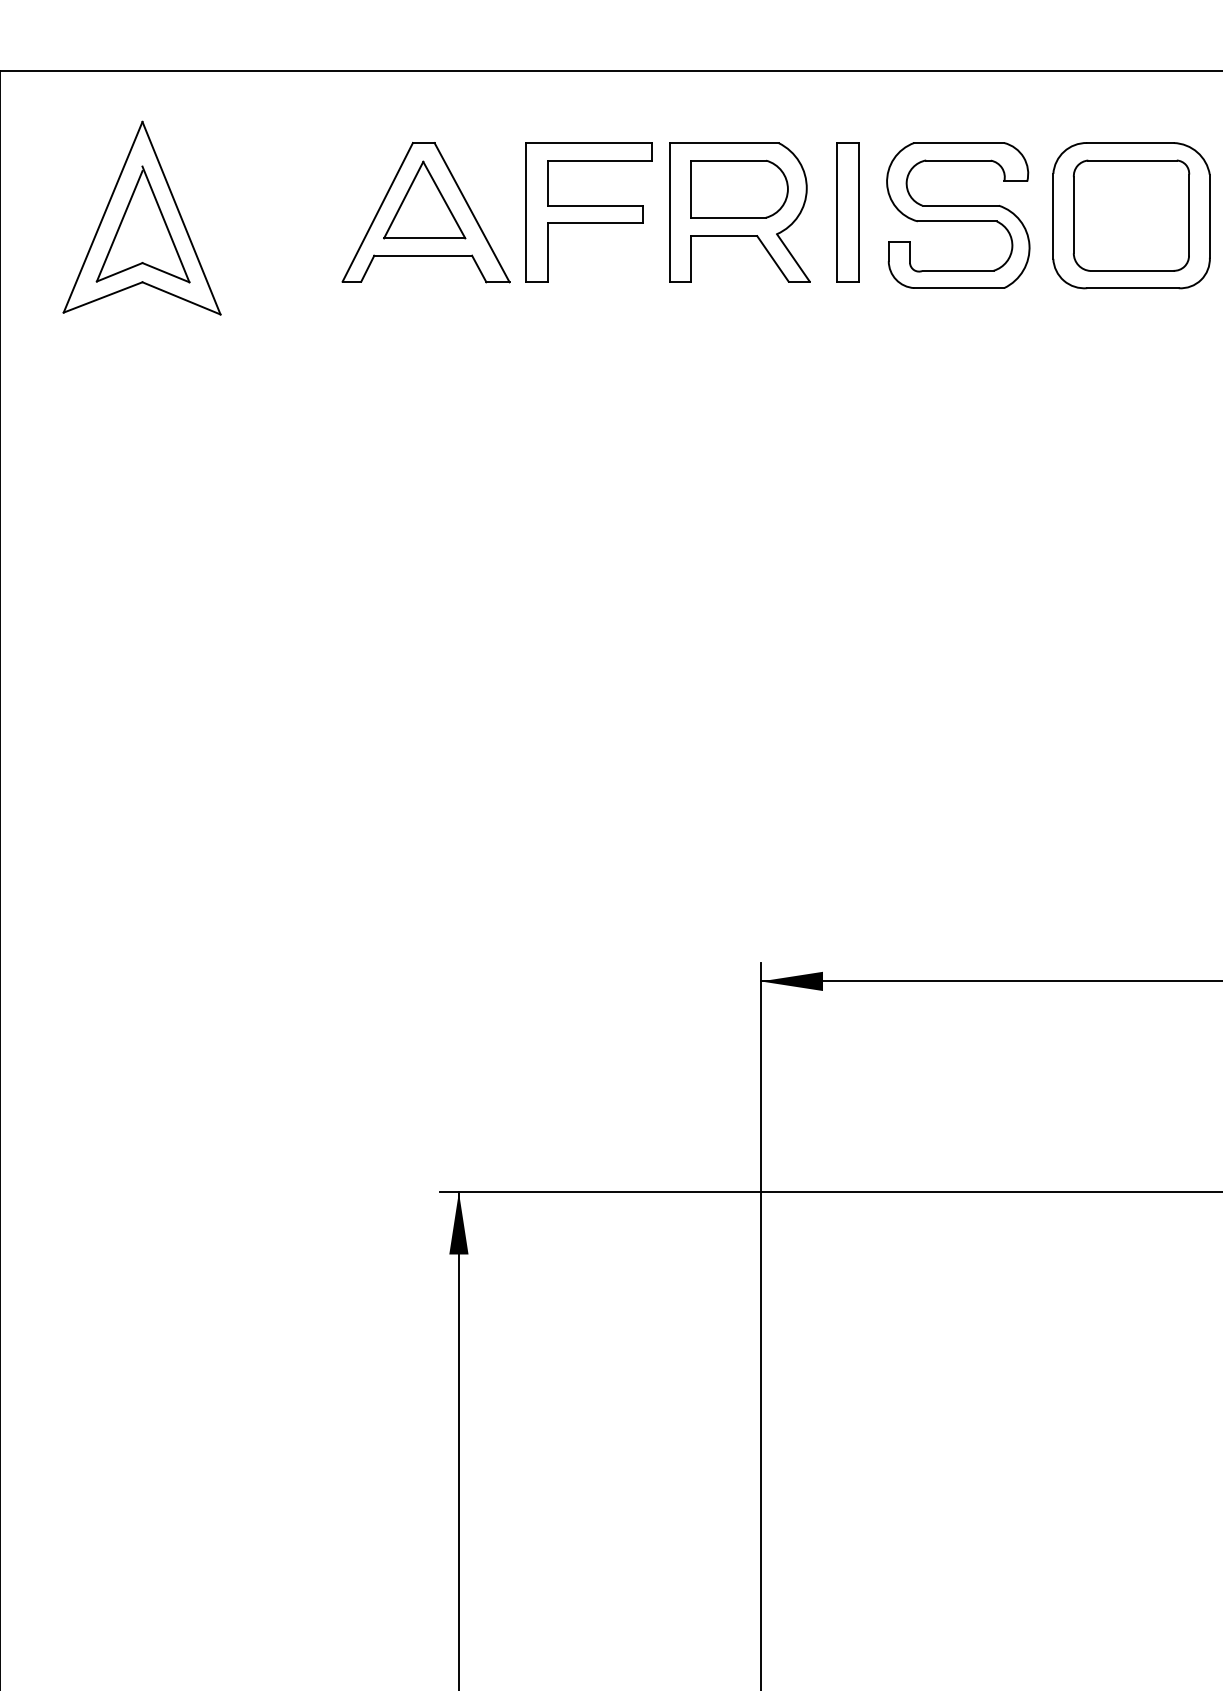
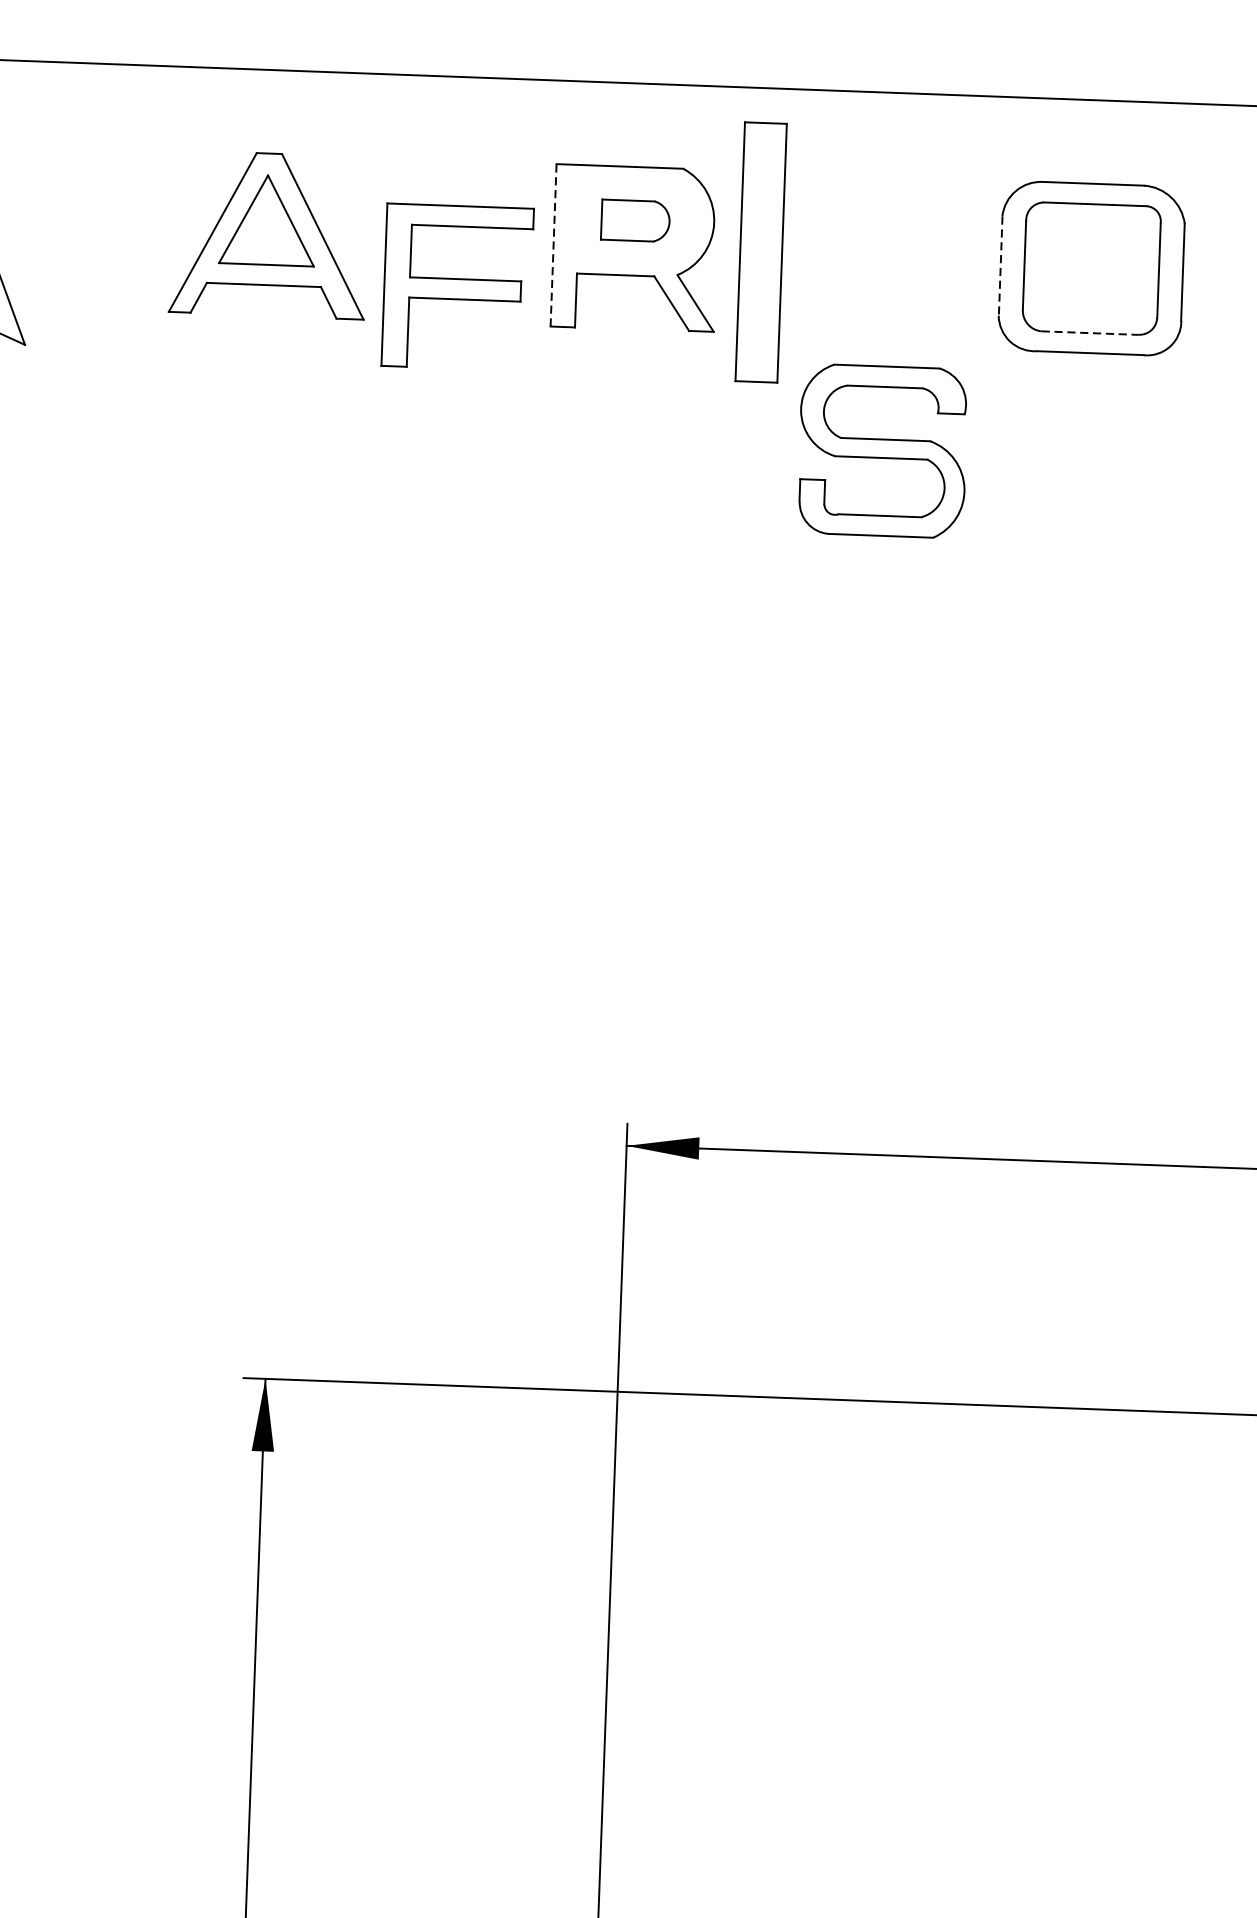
part: (739, 188) -> (635, 220), size x0.6
part: (588, 212) -> (456, 287), moved
line: (669, 212) -> (553, 245), solid -> dashed
part: (847, 212) -> (760, 252), size x1.6
part: (958, 215) -> (883, 451), moved
line: (1053, 216) -> (1000, 266), solid -> dashed
line: (1132, 270) -> (1090, 332), solid -> dashed

